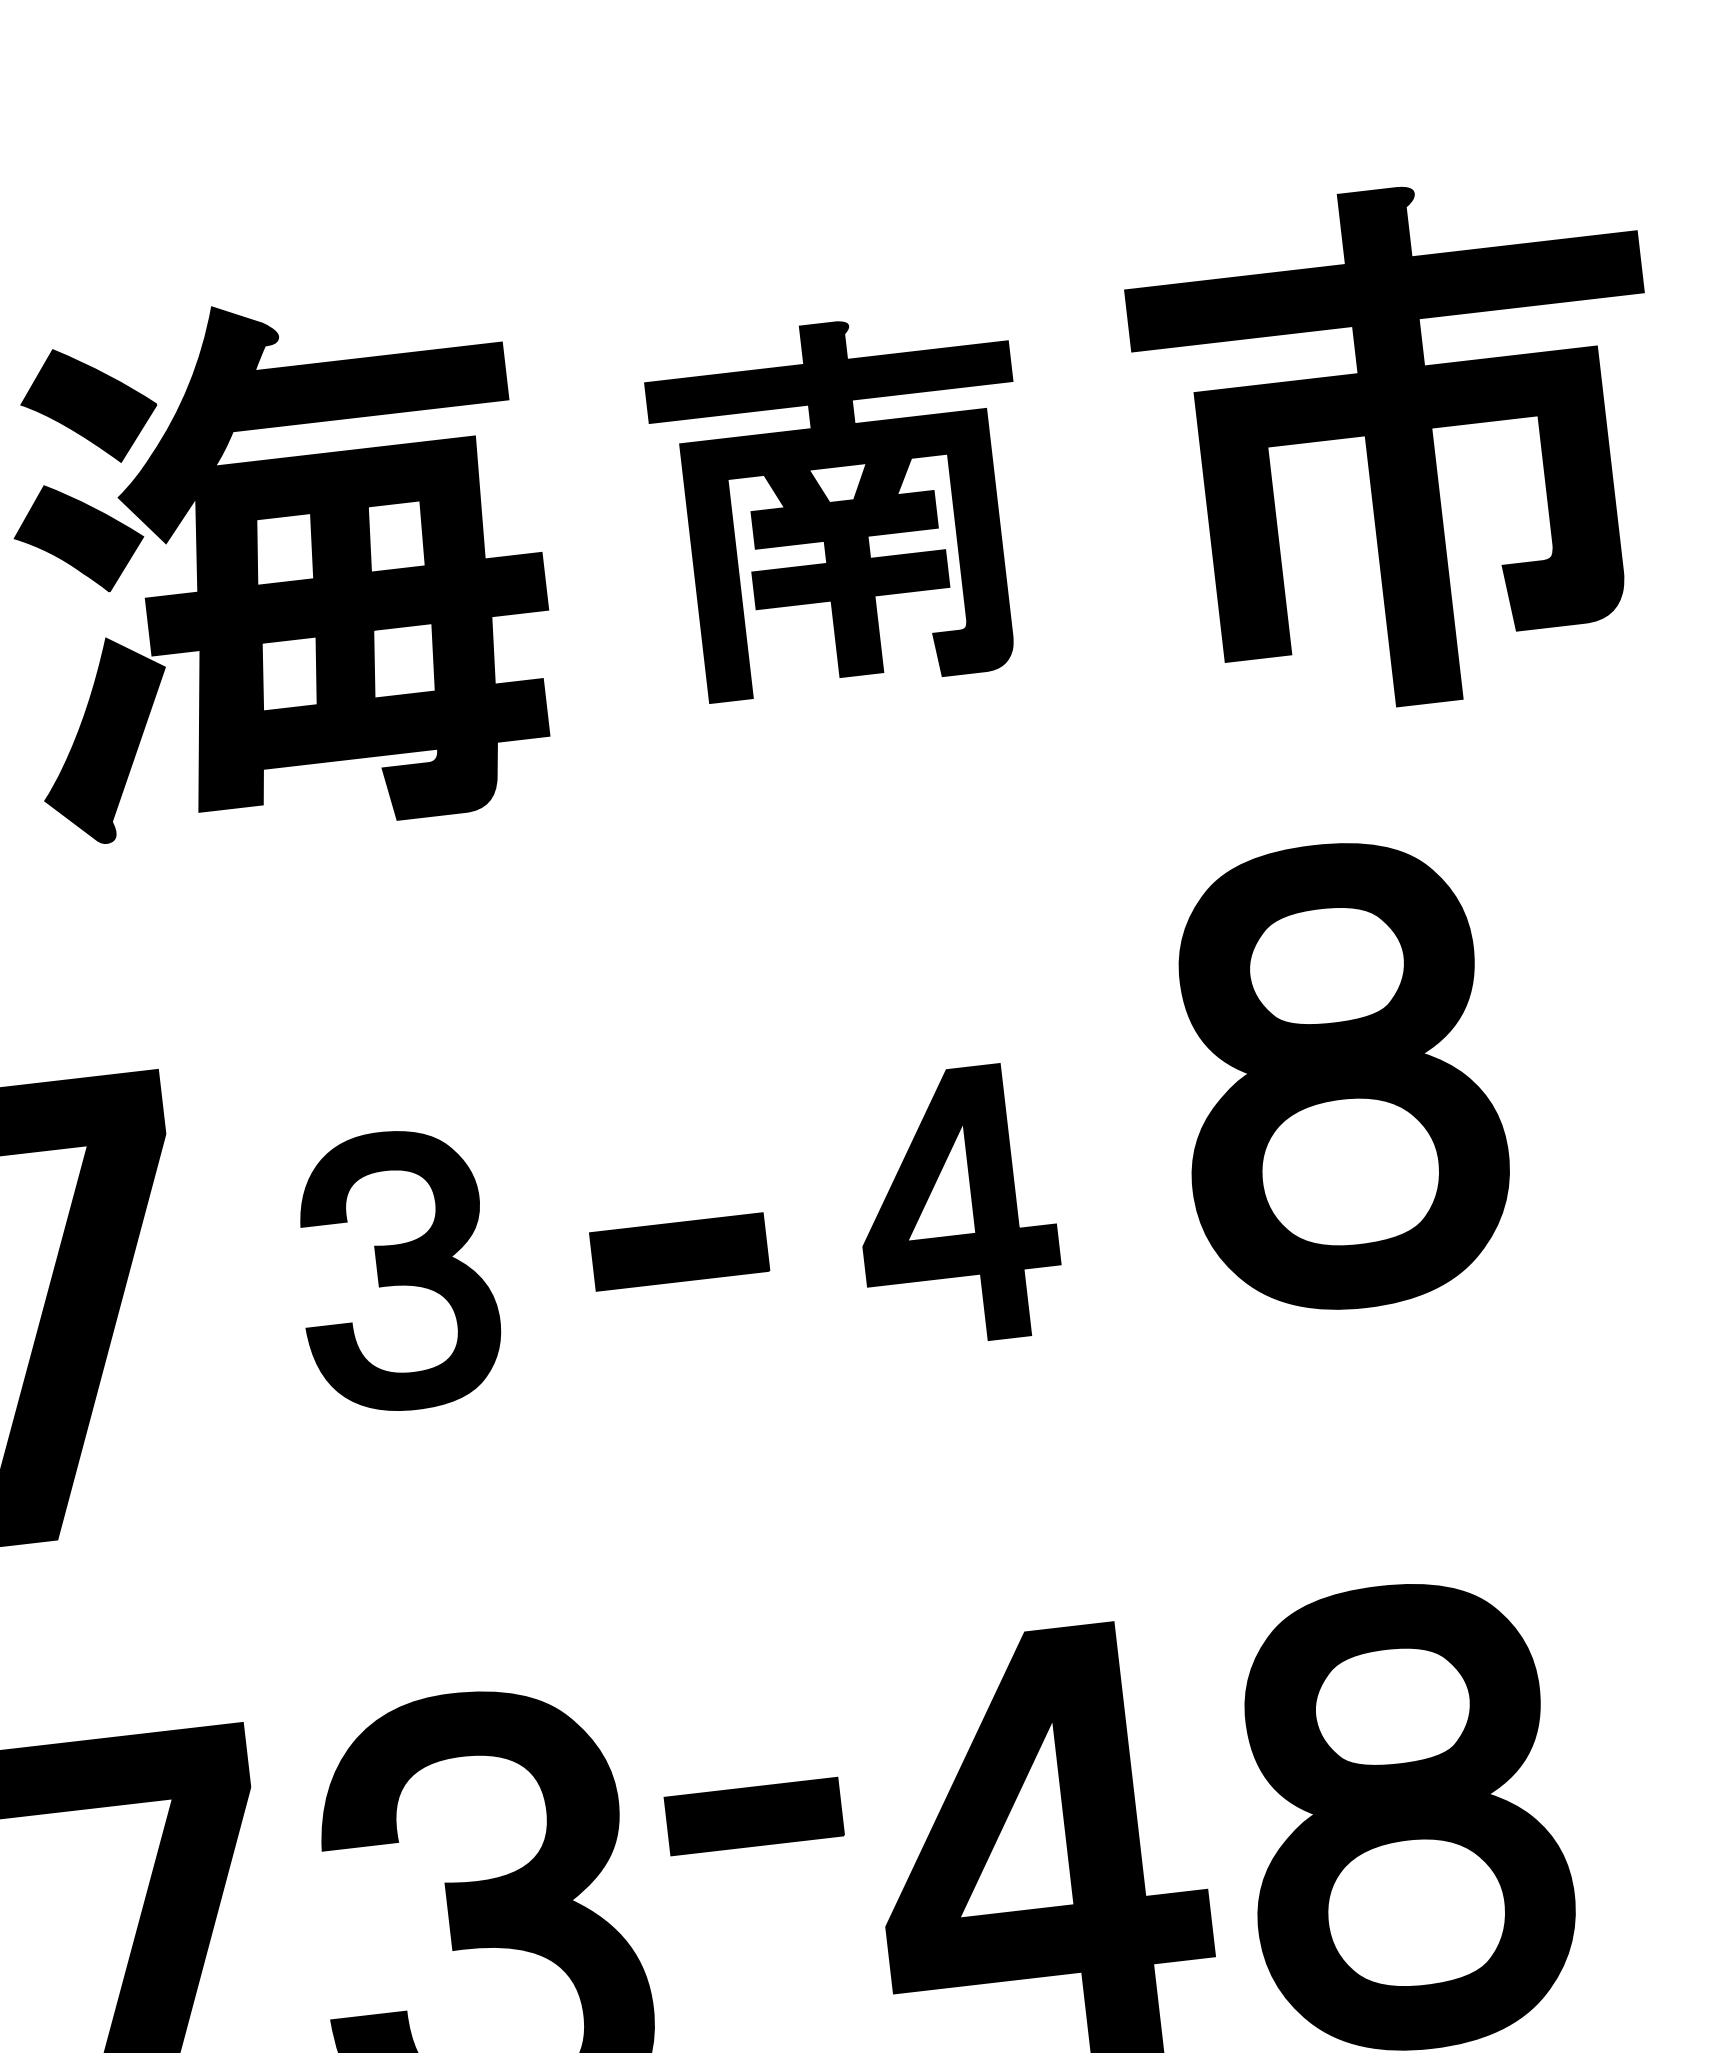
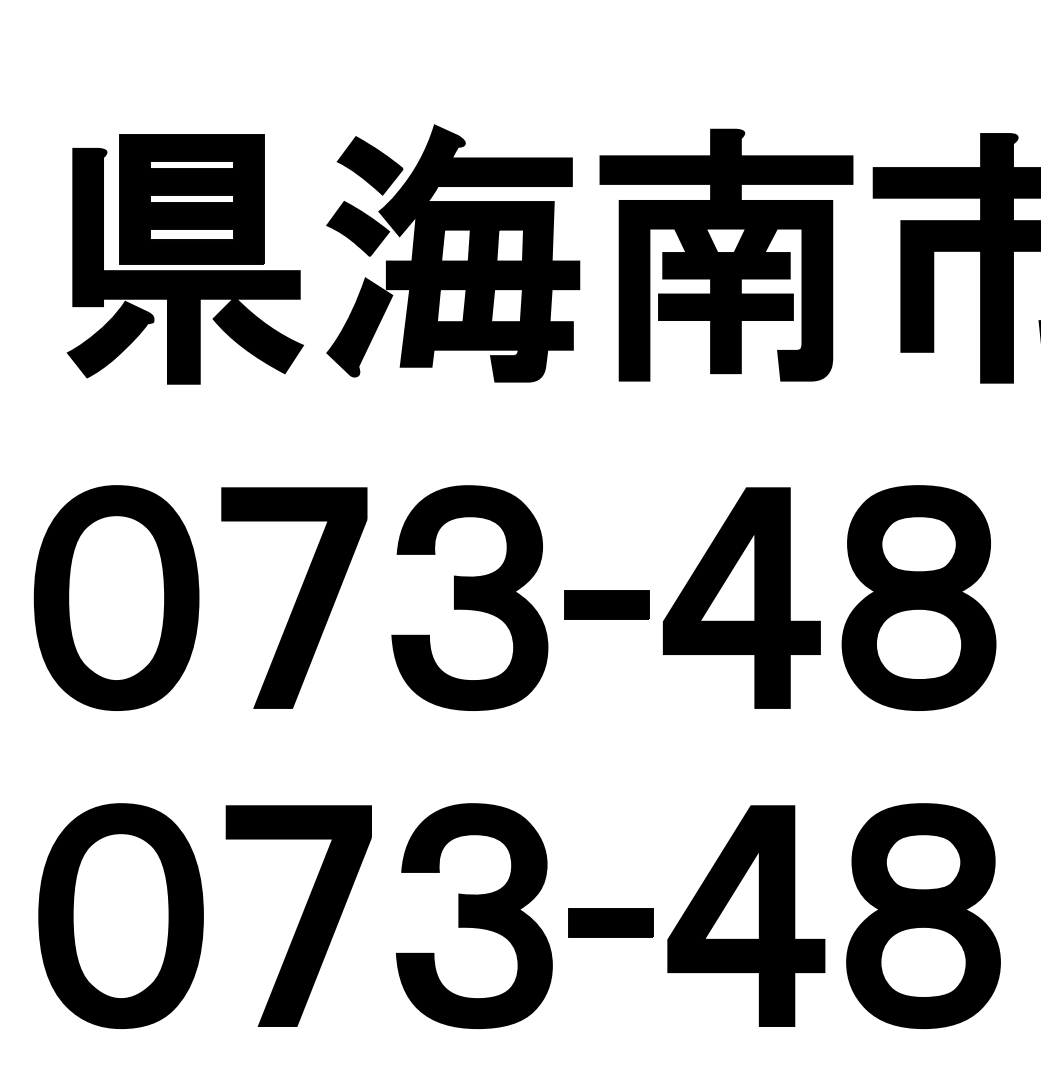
part: (842, 503) -> (726, 254), size x1.43
part: (1338, 1075) -> (918, 597), moved
part: (955, 1205) -> (741, 597), size x1.67
part: (395, 1270) -> (469, 597), size x1.67
part: (752, 1816) -> (610, 922), moved

